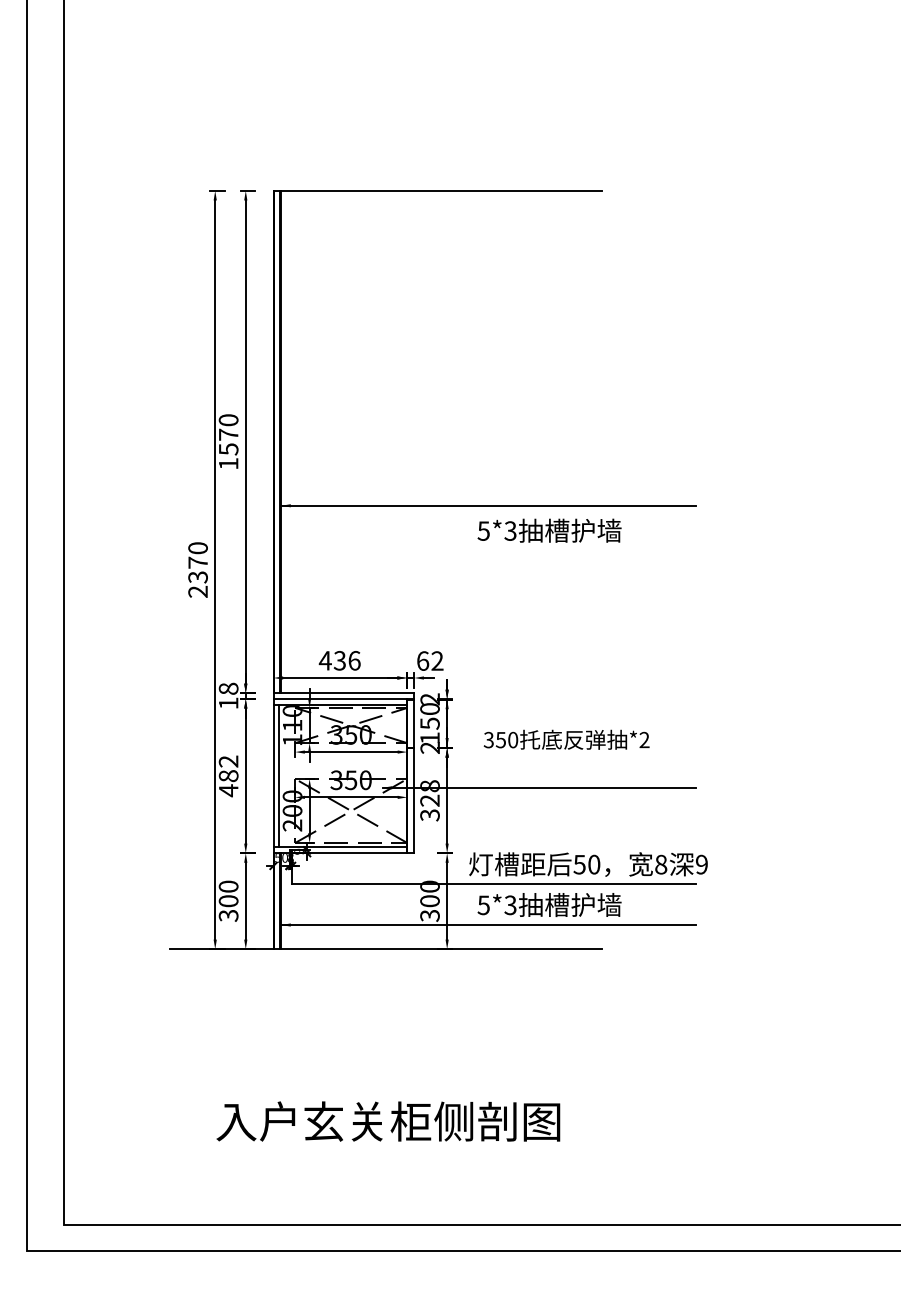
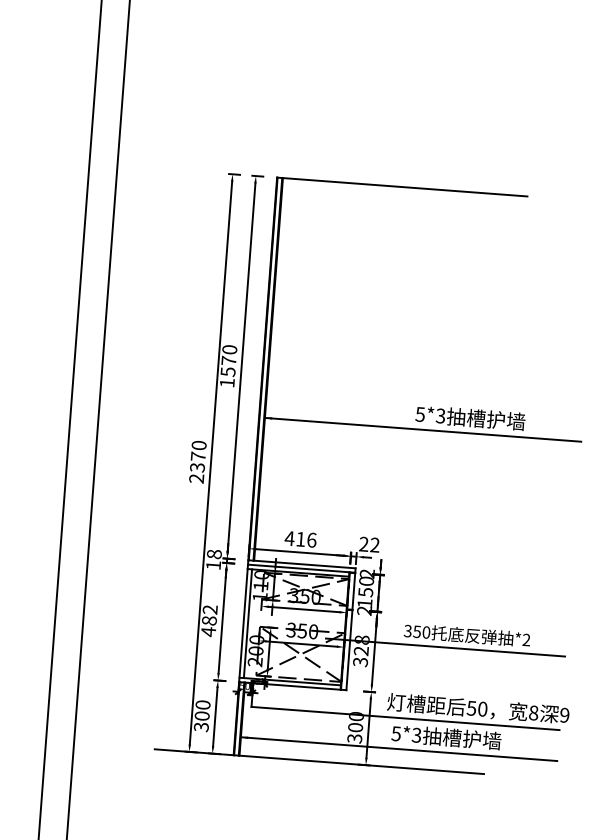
text: (549, 530) -> (470, 417), moved
text: (339, 660) -> (300, 539), 436 -> 416
text: (423, 660) -> (364, 543), 62 -> 22
text: (566, 739) -> (467, 635), moved

